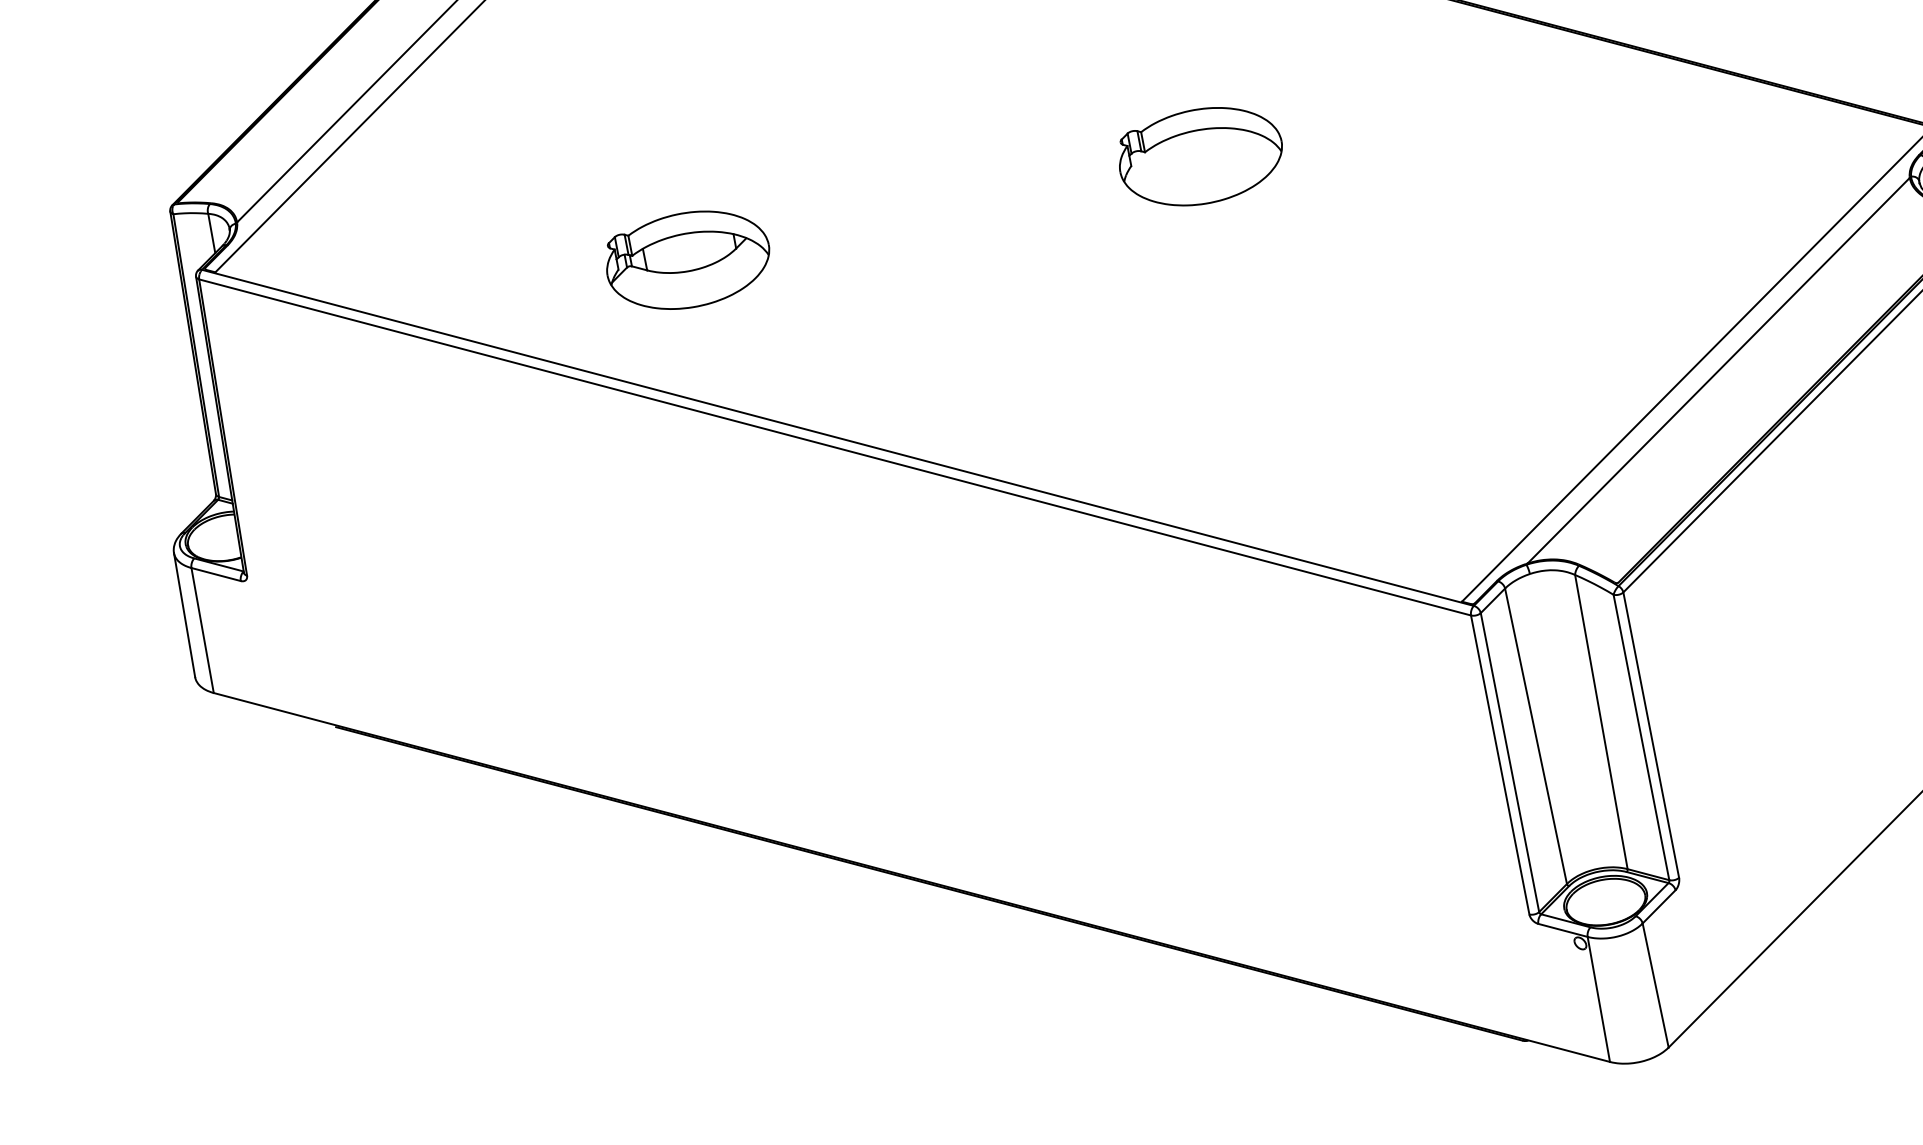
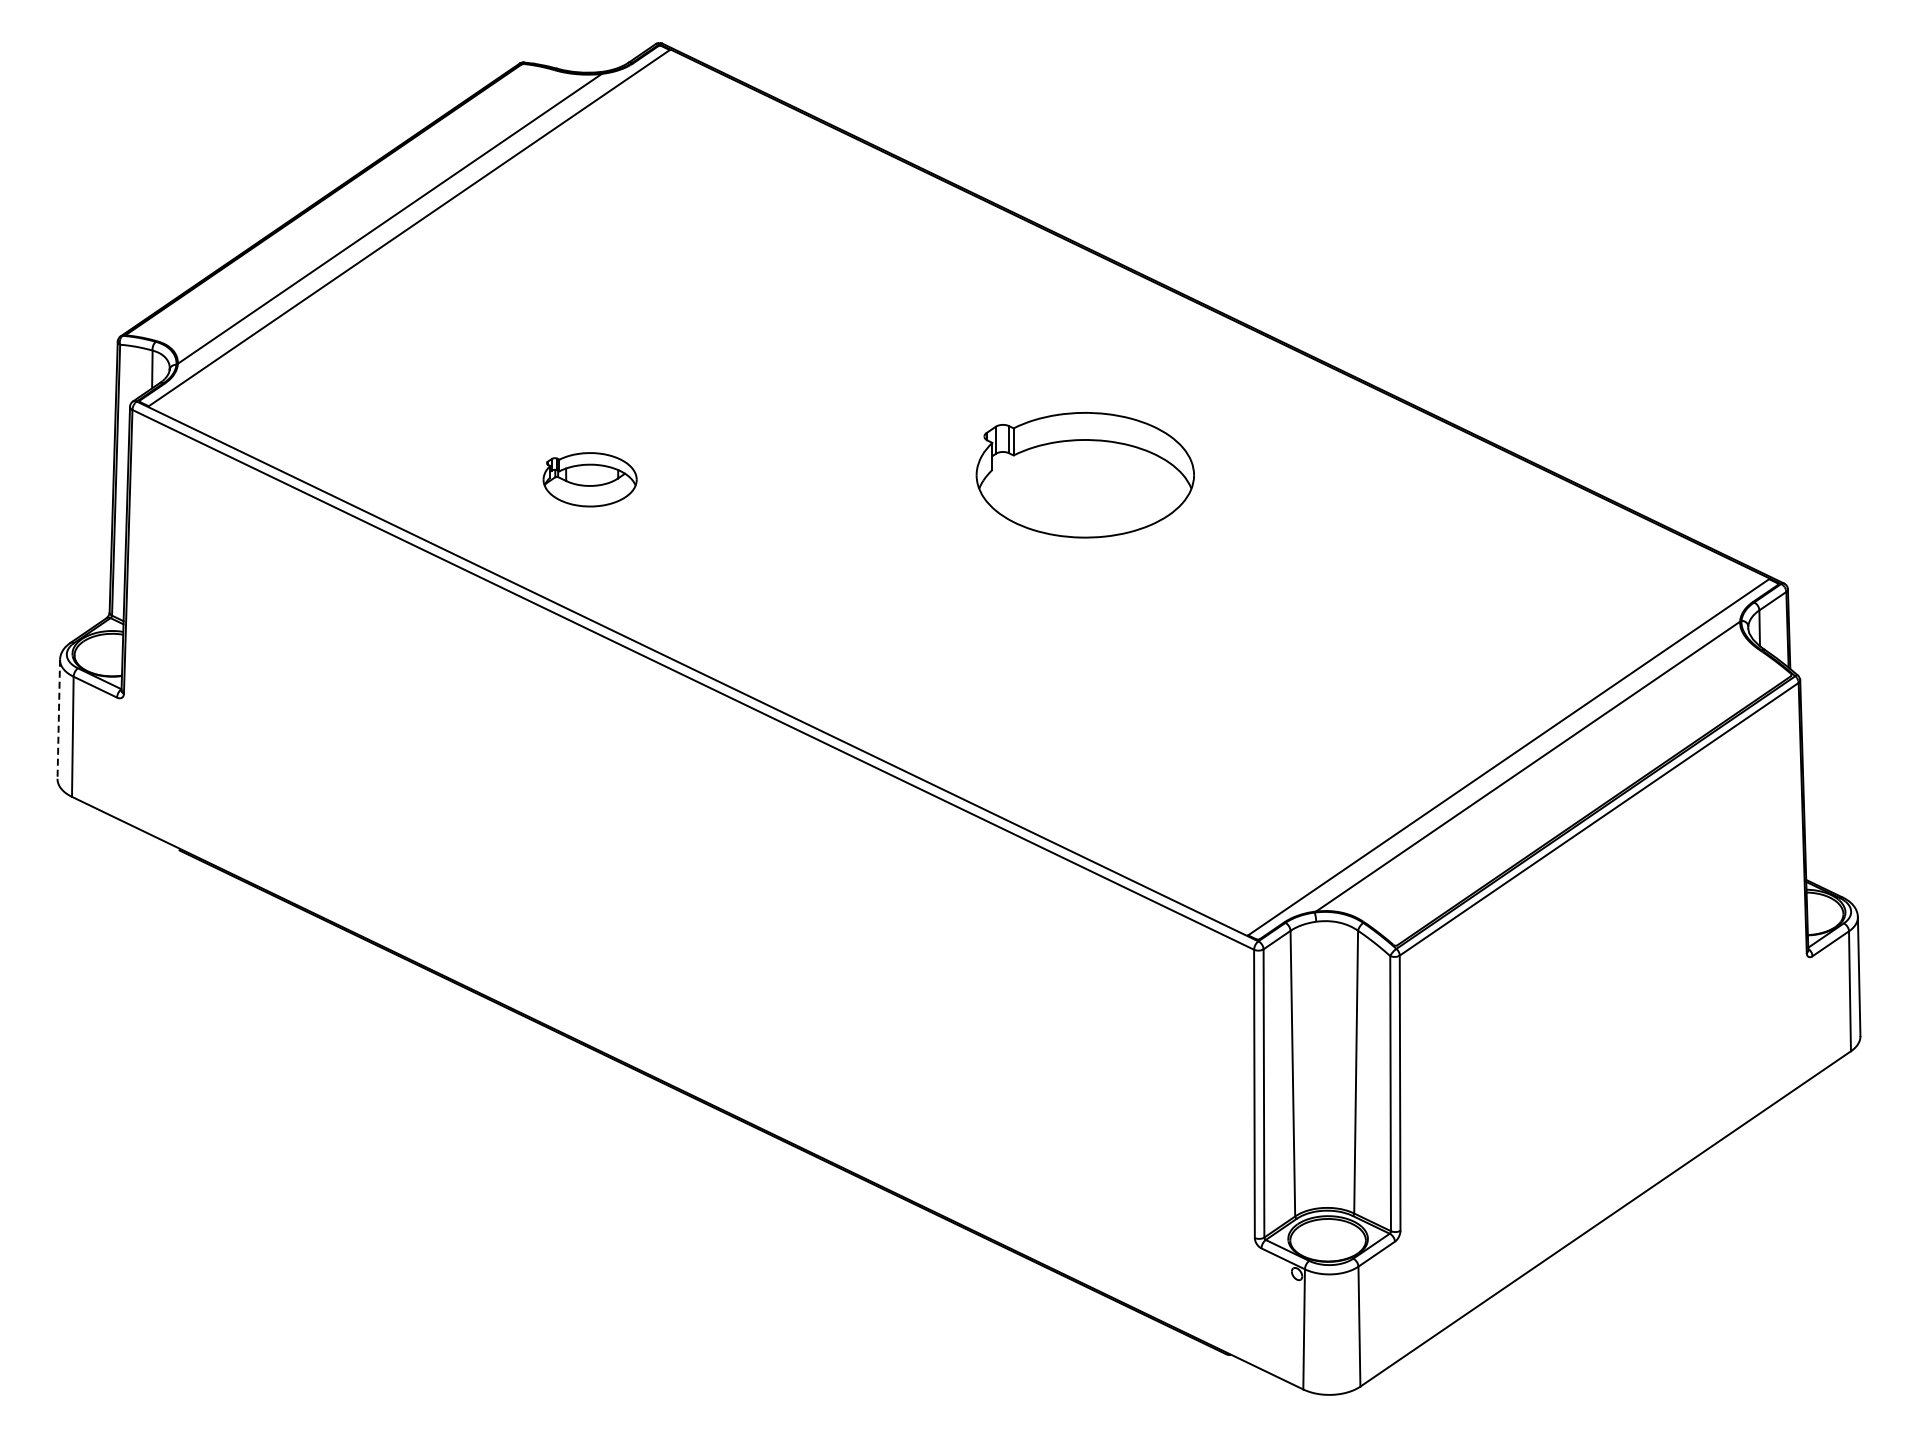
part: (1200, 156) -> (1084, 474), size x1.4
part: (687, 260) -> (589, 479), size x0.6
line: (184, 615) -> (58, 719), solid -> dashed

